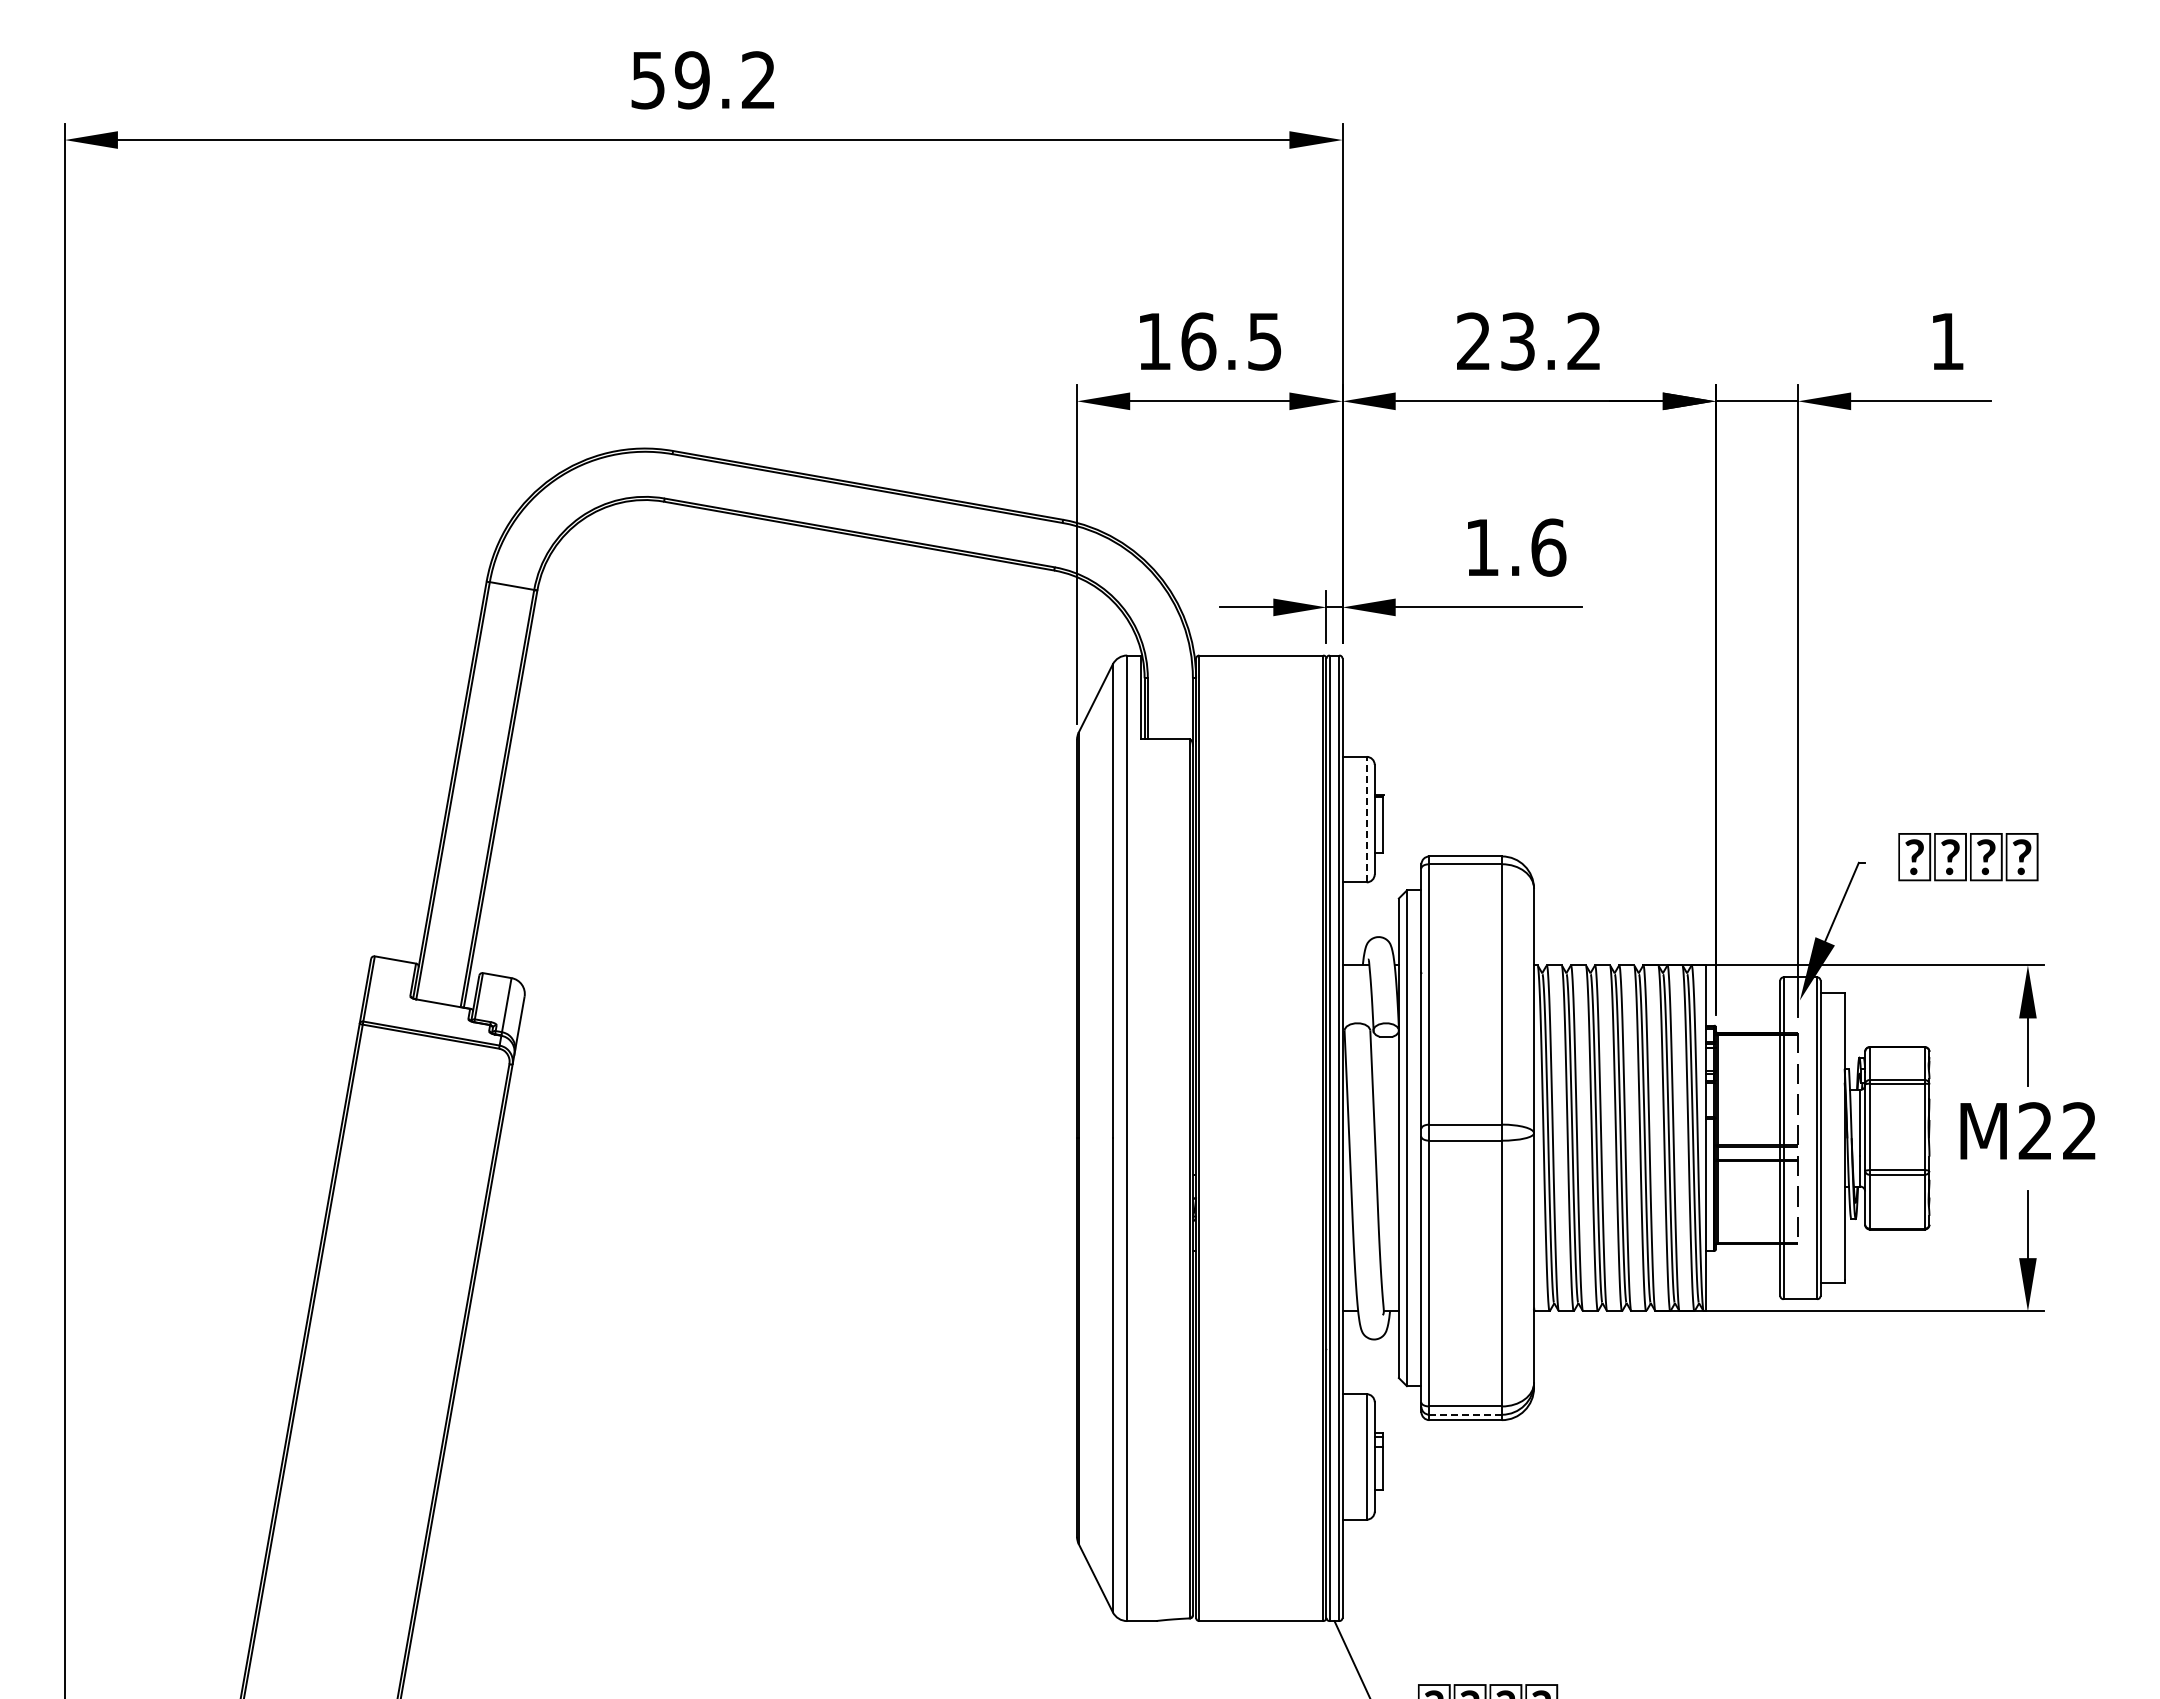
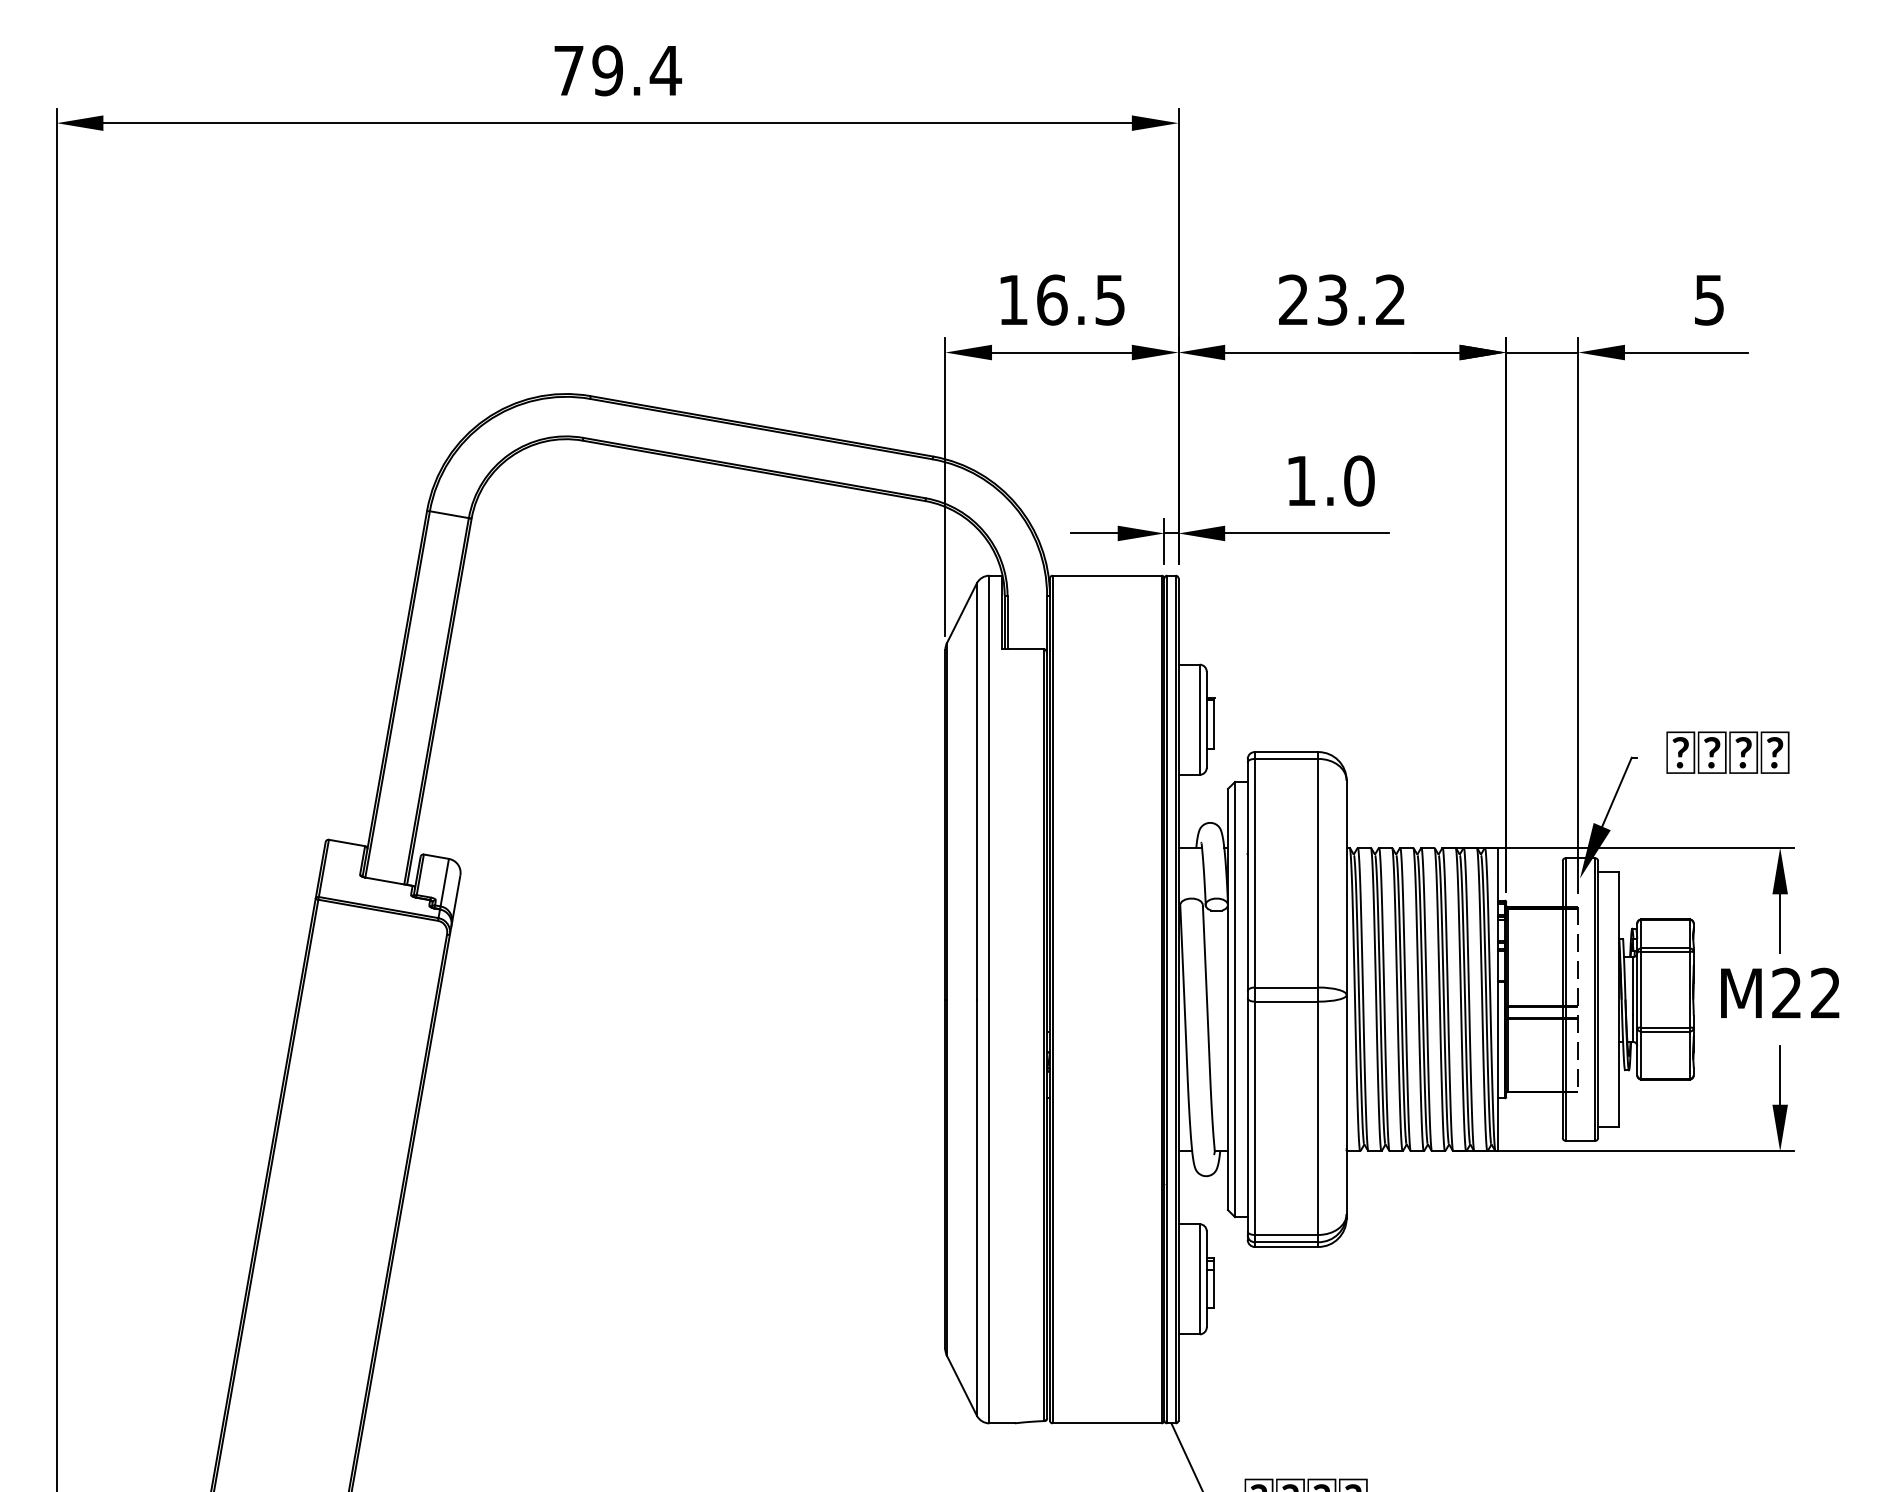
text: (704, 80) -> (618, 70), 59.2 -> 79.4
text: (1946, 341) -> (1708, 300), 1 -> 5
text: (1548, 547) -> (1359, 480), 1.6 -> 1.0
line: (1366, 819) -> (1199, 719), dashed -> solid
line: (1465, 1414) -> (1286, 1242), dashed -> solid

